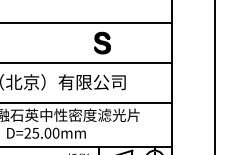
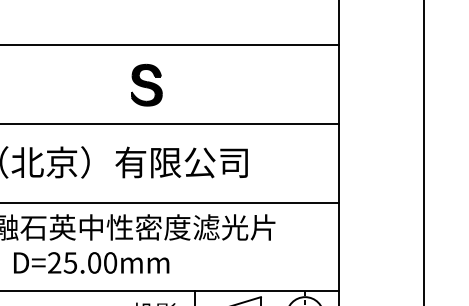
part: (102, 42) -> (146, 84), moved

